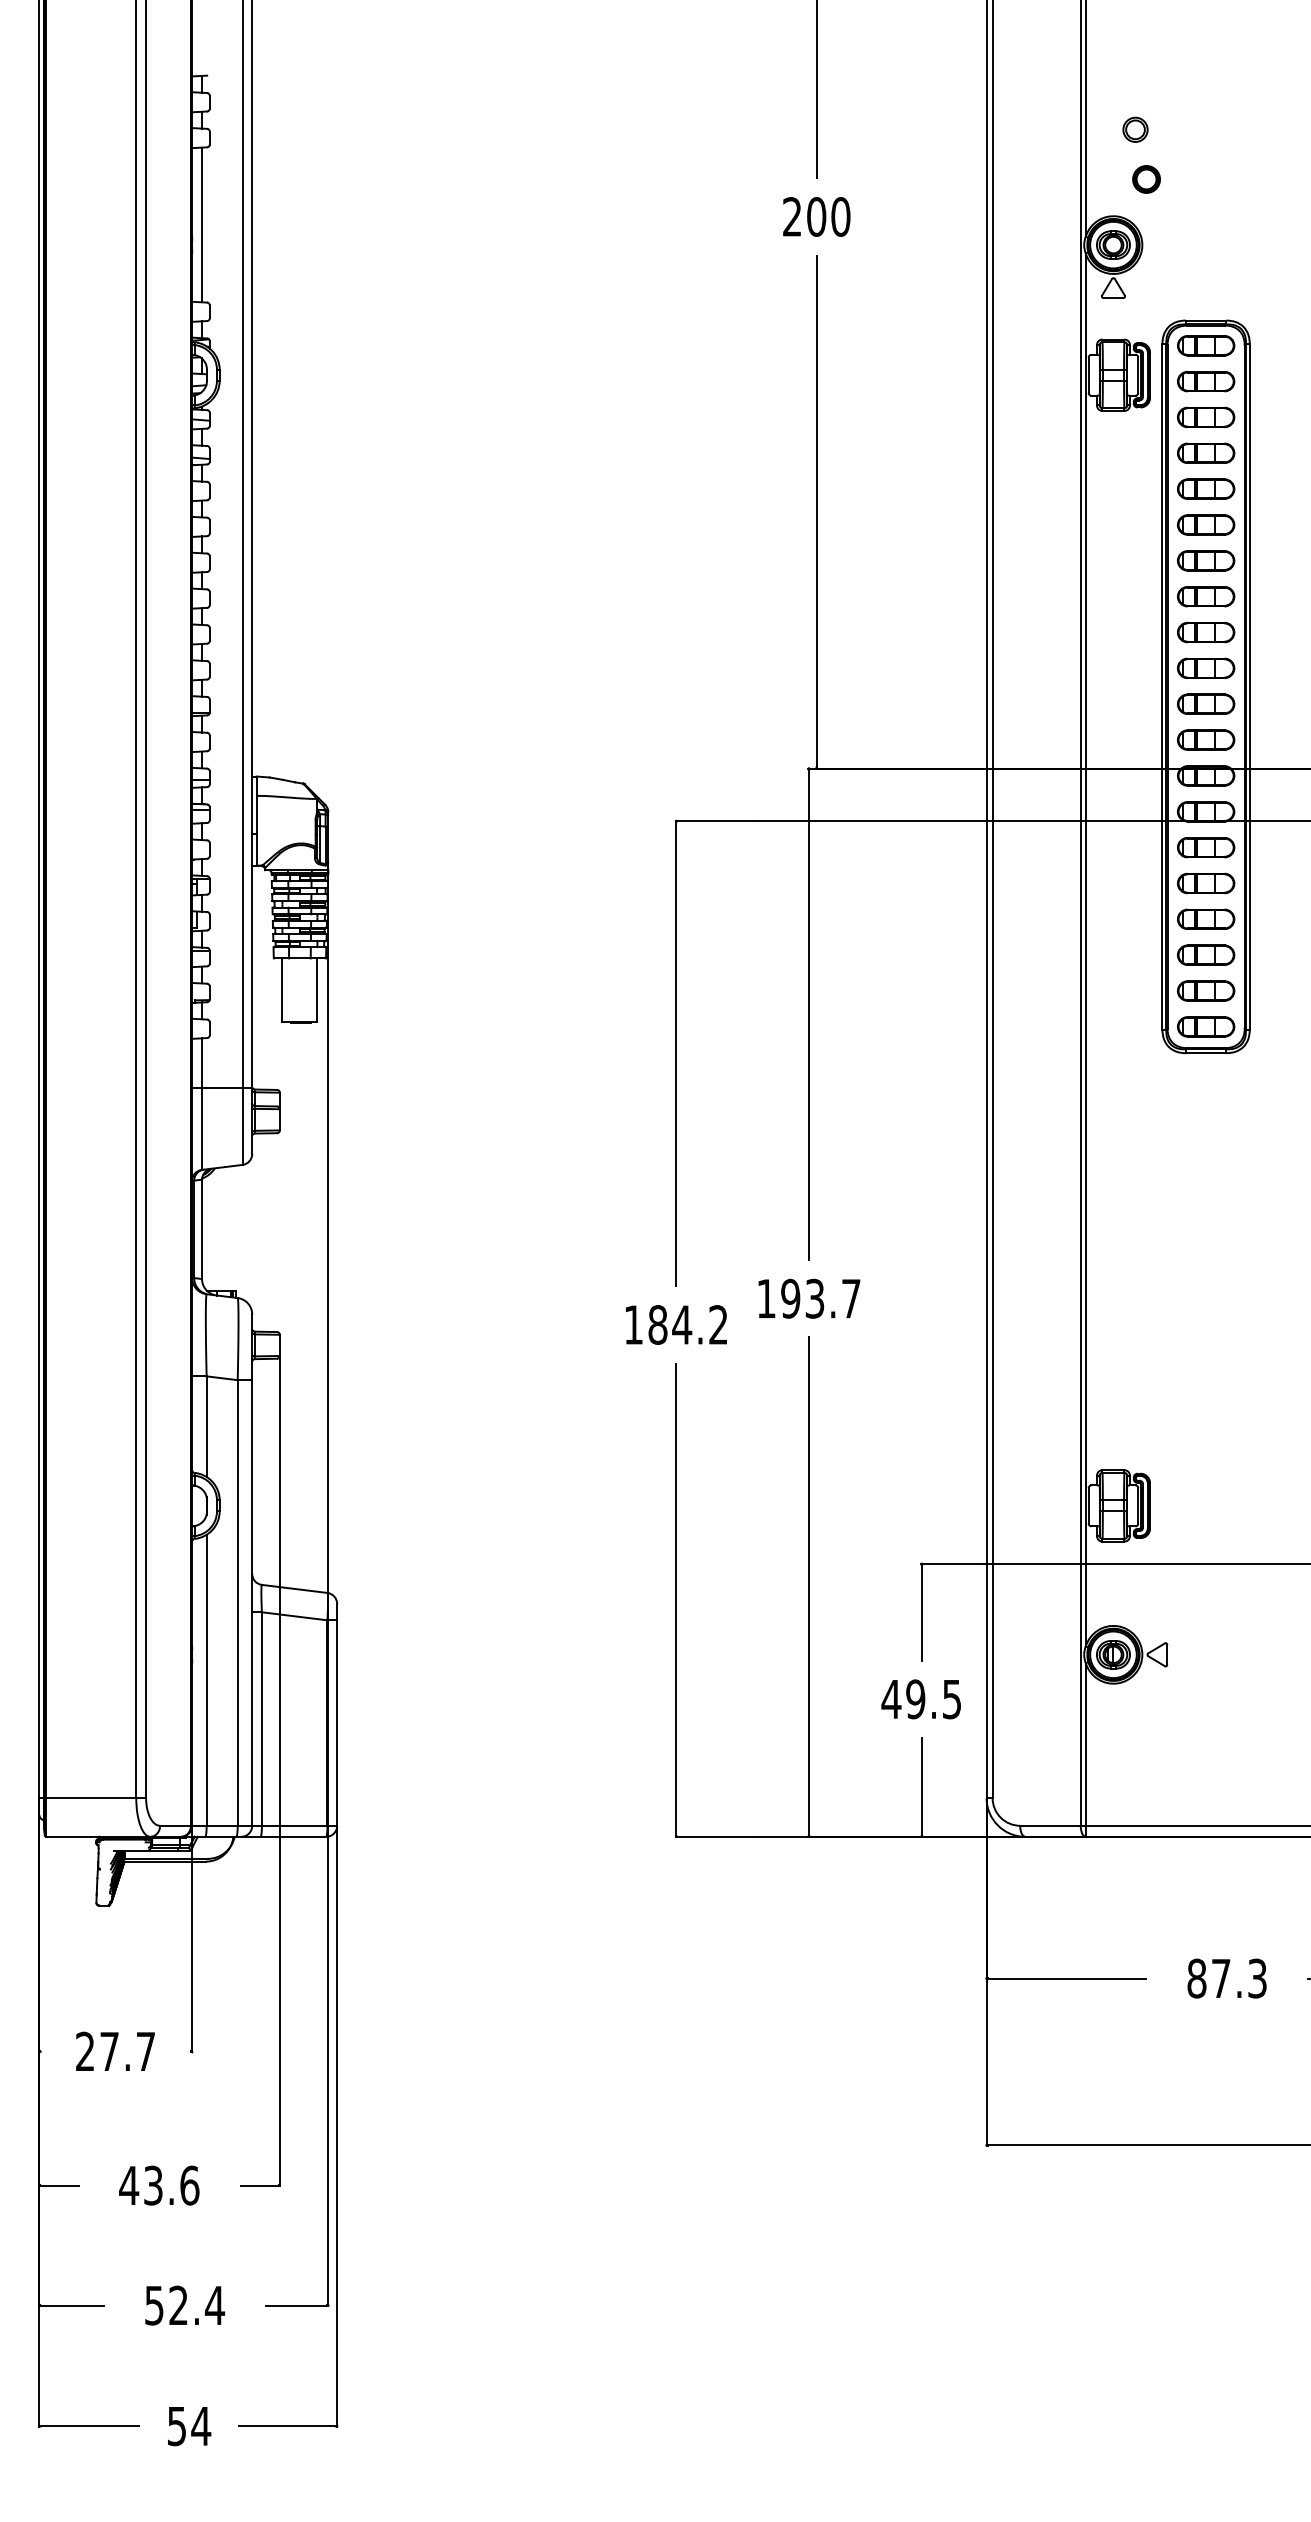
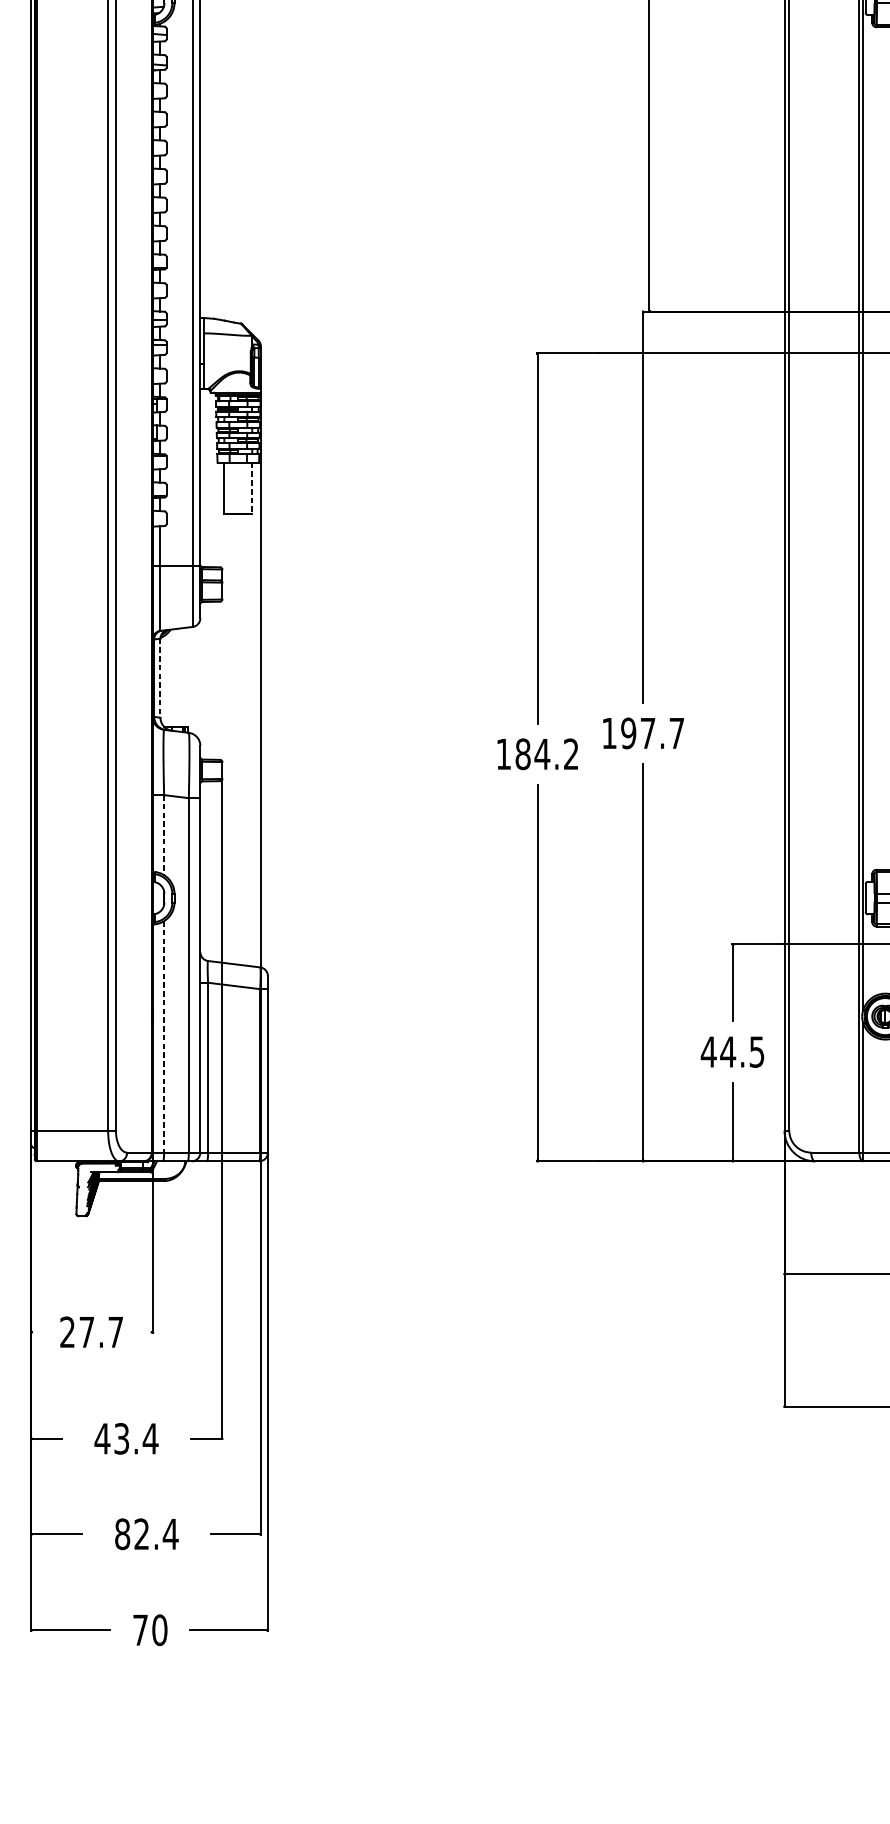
line: (317, 990) -> (252, 488), solid -> dashed
line: (202, 1229) -> (160, 678), solid -> dashed
text: (814, 1298) -> (647, 733), 193.7 -> 197.7
line: (206, 1427) -> (164, 835), solid -> dashed
line: (206, 1680) -> (164, 1037), solid -> dashed
text: (915, 1699) -> (727, 1052), 49.5 -> 44.5
text: (189, 2185) -> (150, 1438), 43.6 -> 43.4
text: (154, 2305) -> (122, 1534), 52.4 -> 82.4
text: (189, 2426) -> (150, 1630), 54 -> 70

